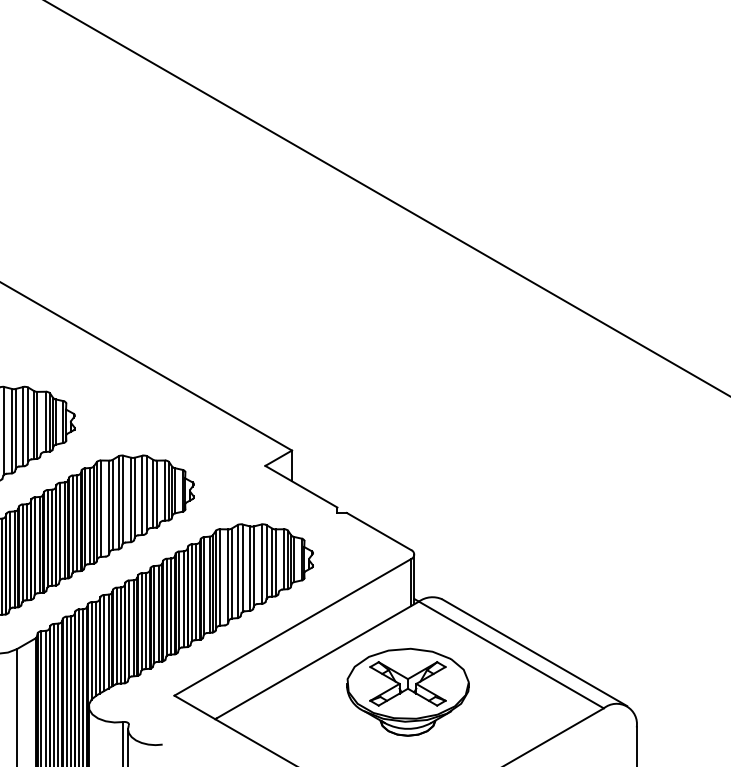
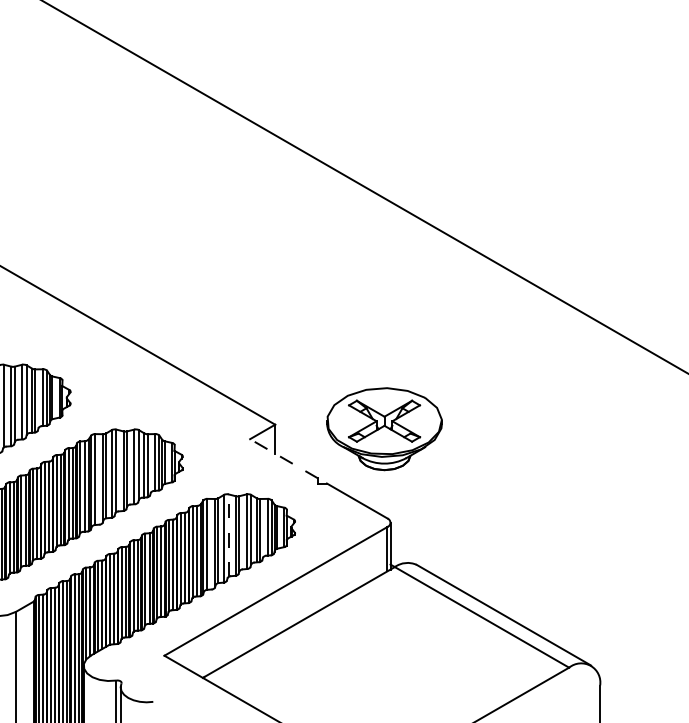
line: (301, 486) -> (284, 458), solid -> dashed
line: (242, 568) -> (228, 535), solid -> dashed
part: (407, 691) -> (384, 428), moved

